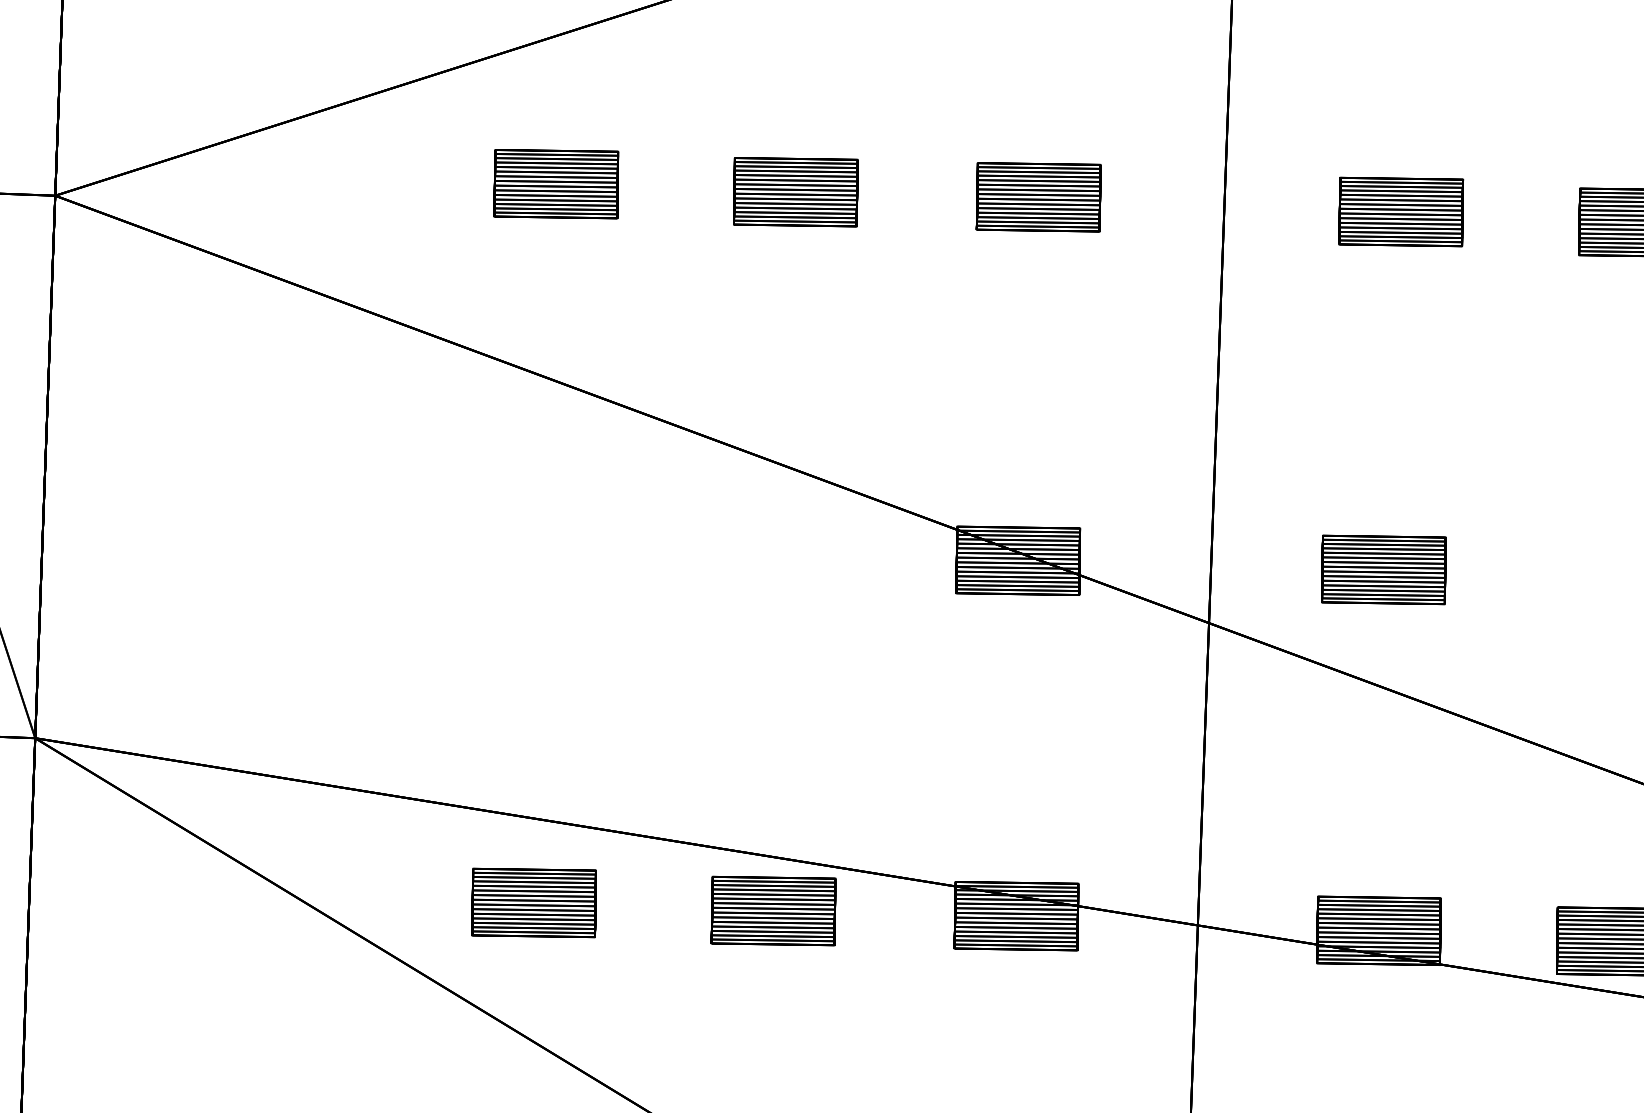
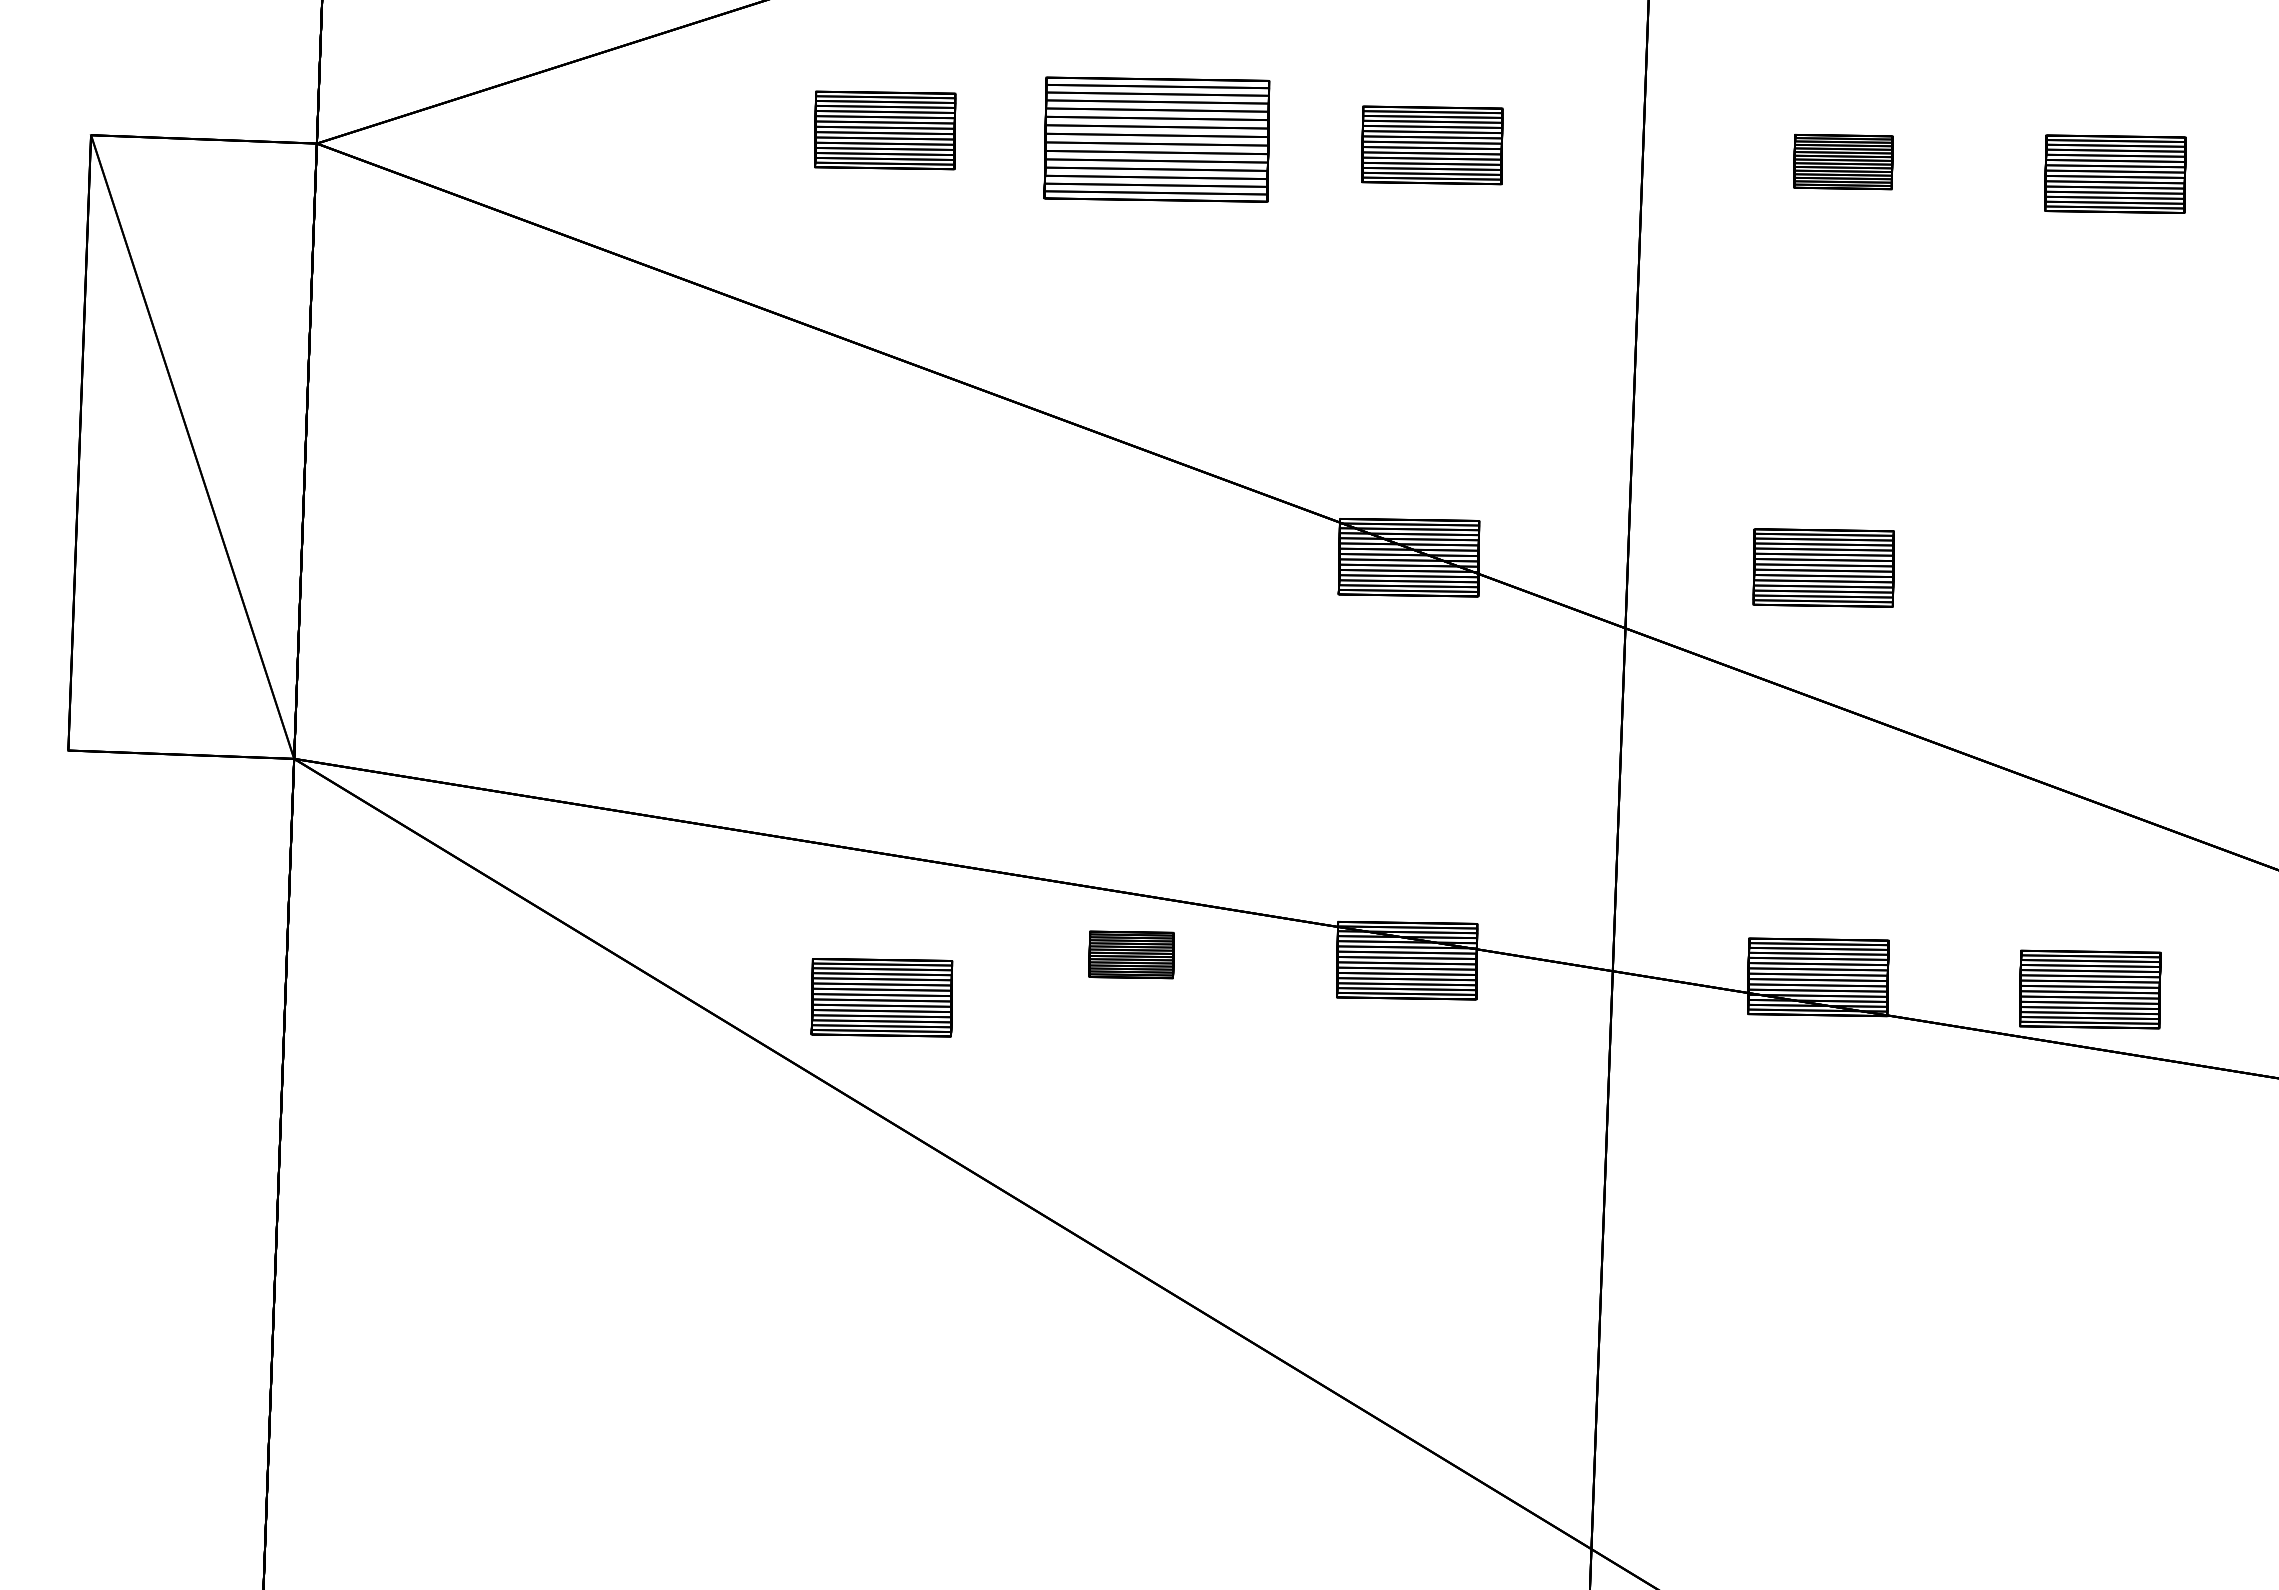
part: (795, 192) -> (1156, 139), size x1.6
part: (1401, 211) -> (1843, 161), size x0.7
part: (533, 902) -> (881, 997), moved
part: (773, 910) -> (1131, 954), size x0.6

